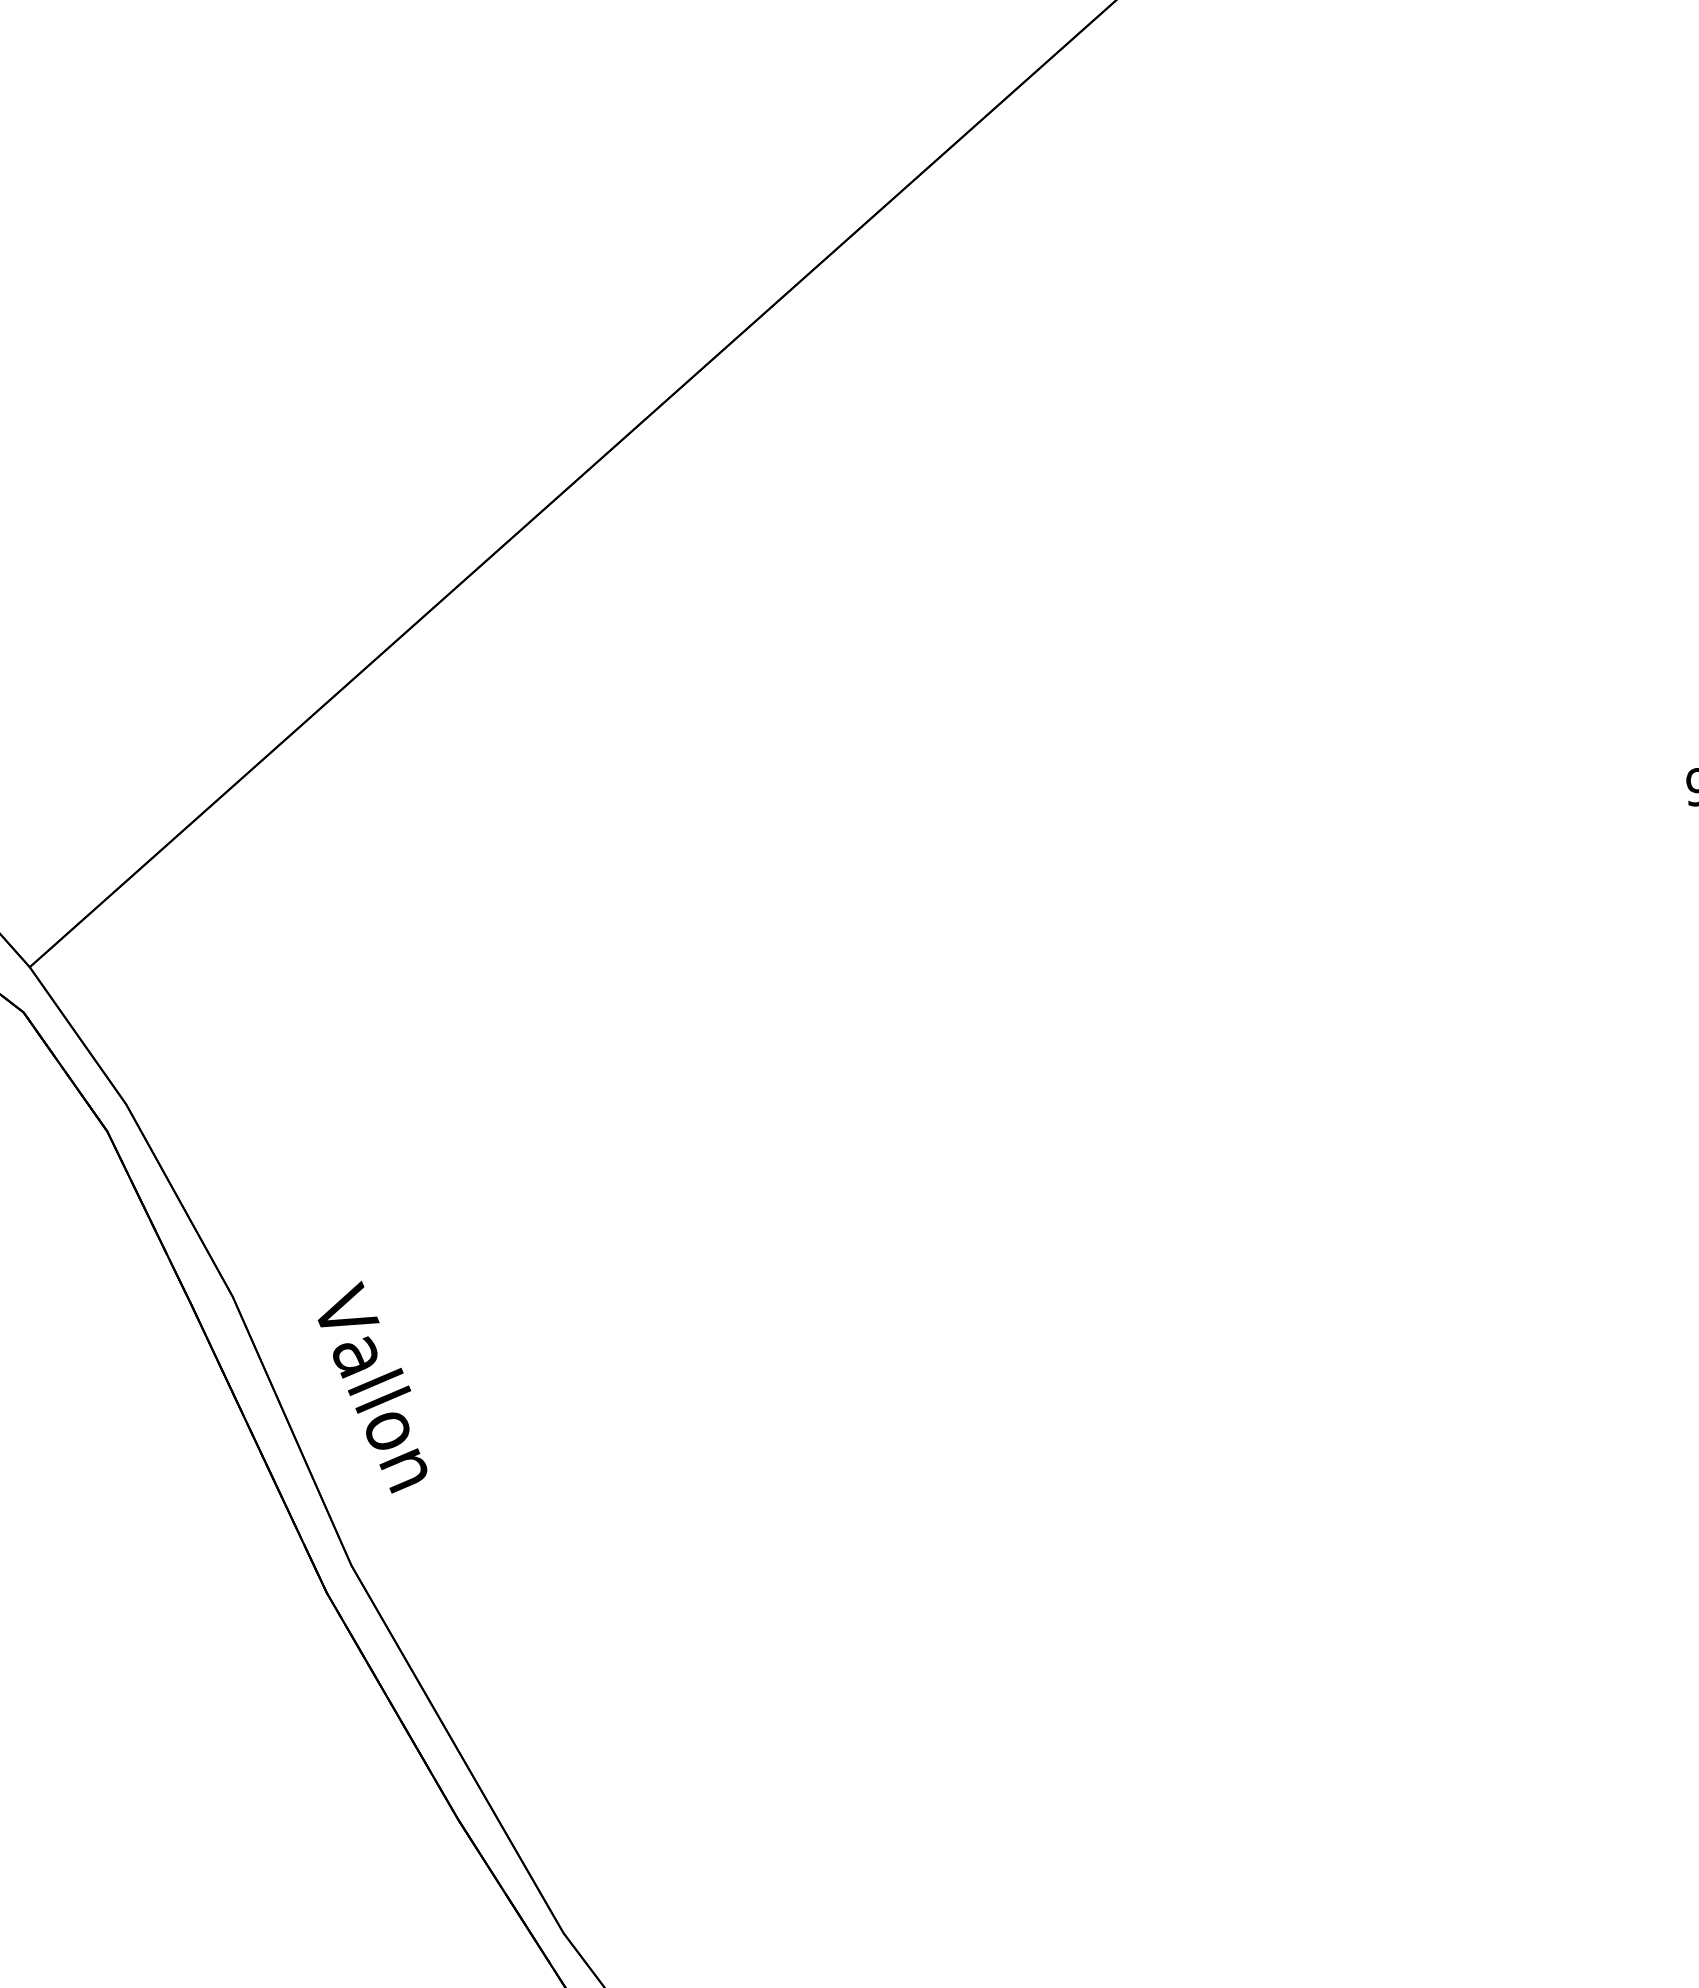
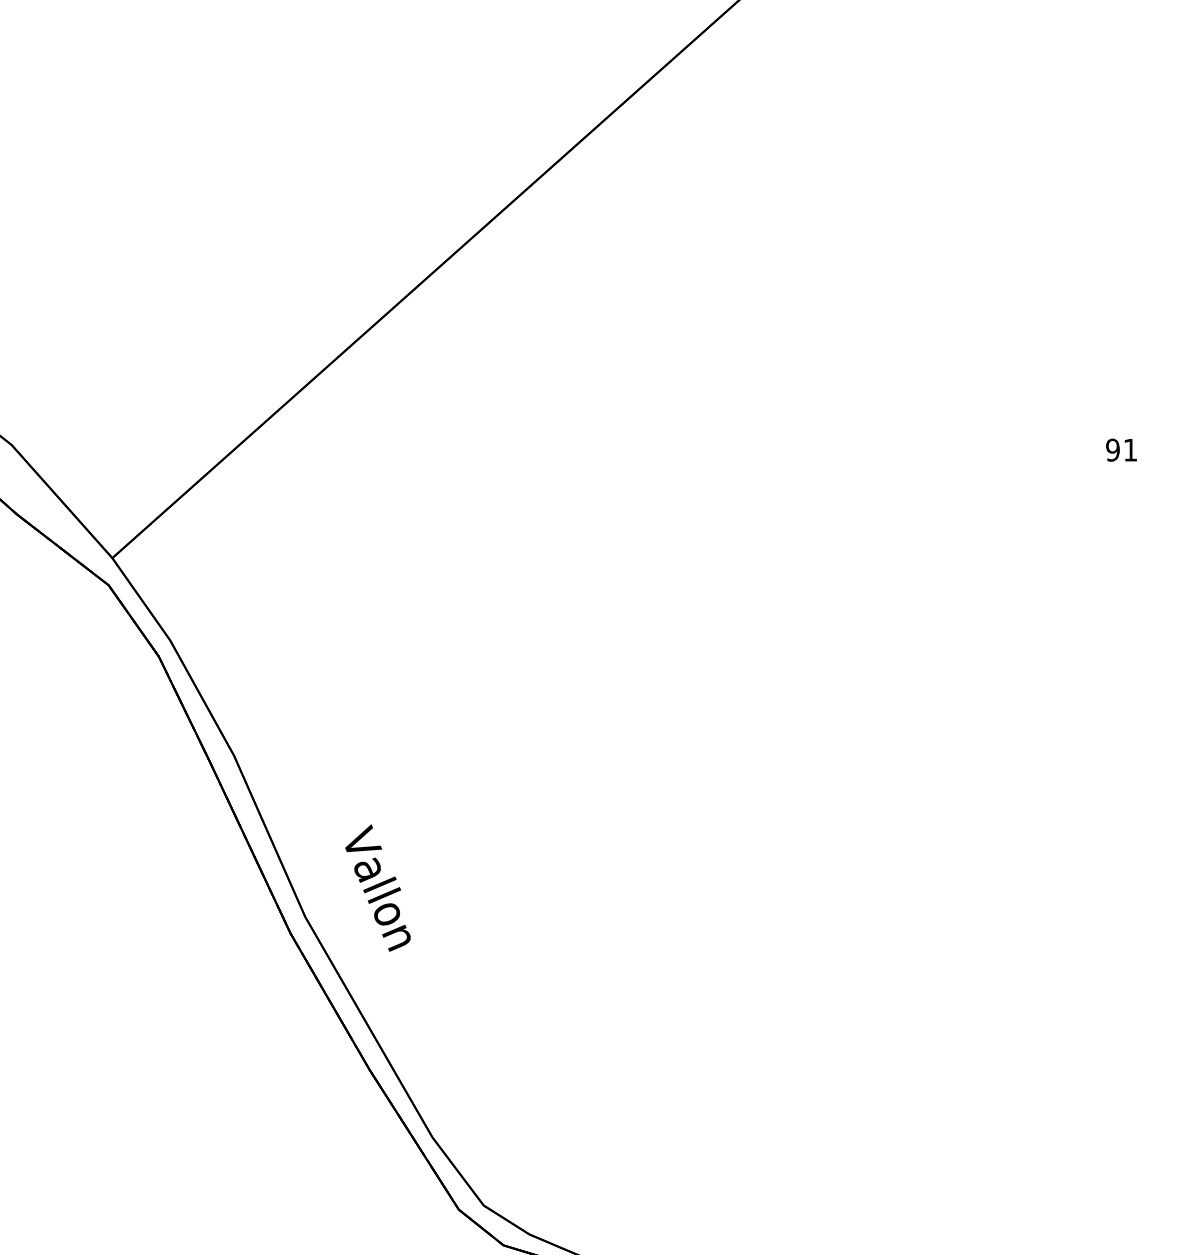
text: (371, 1386) -> (377, 887), moved

